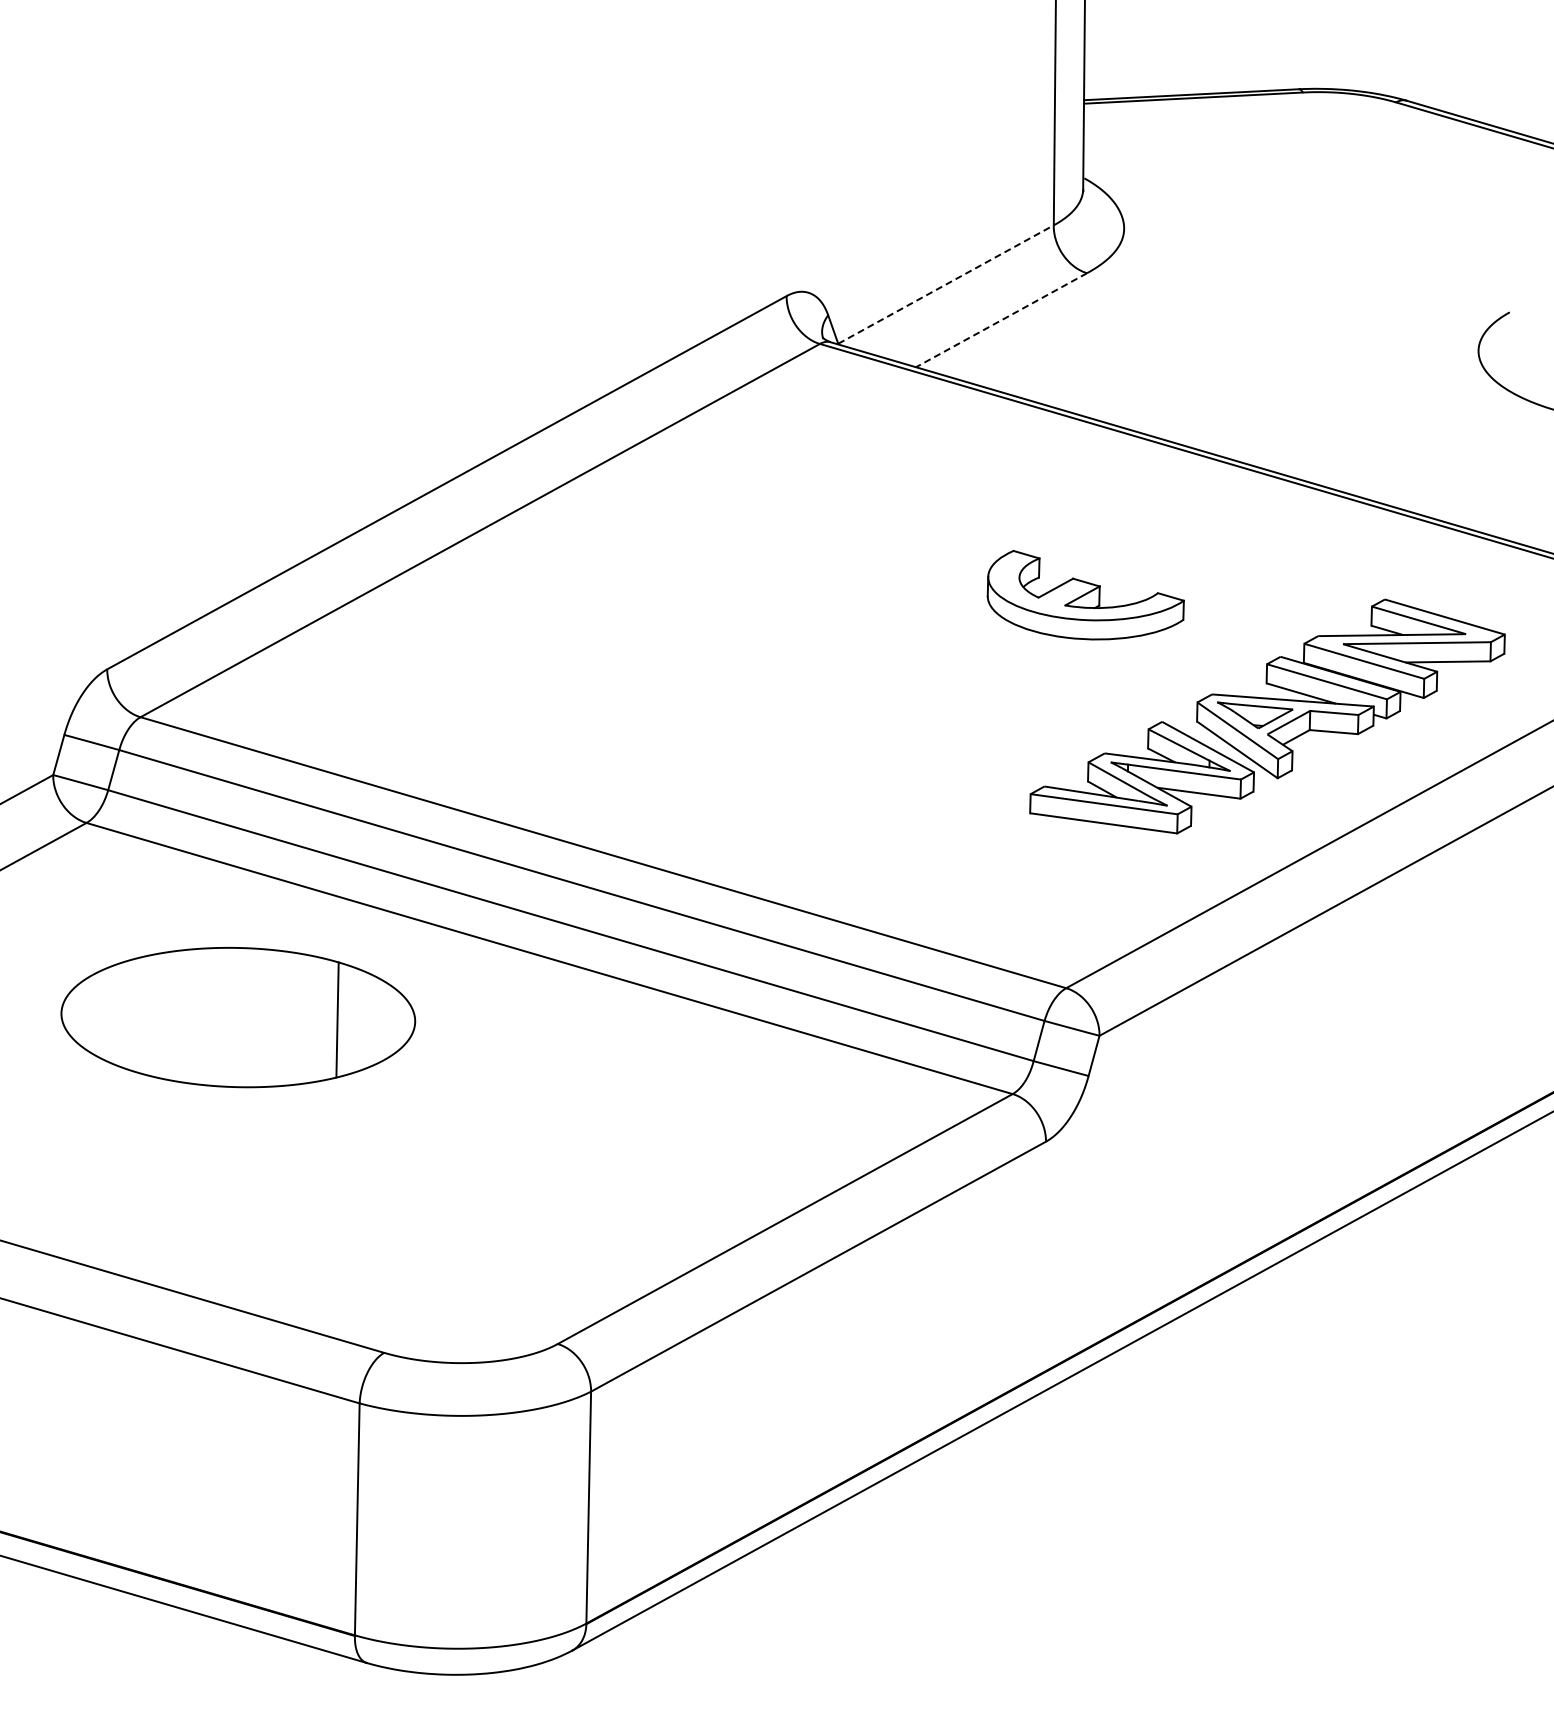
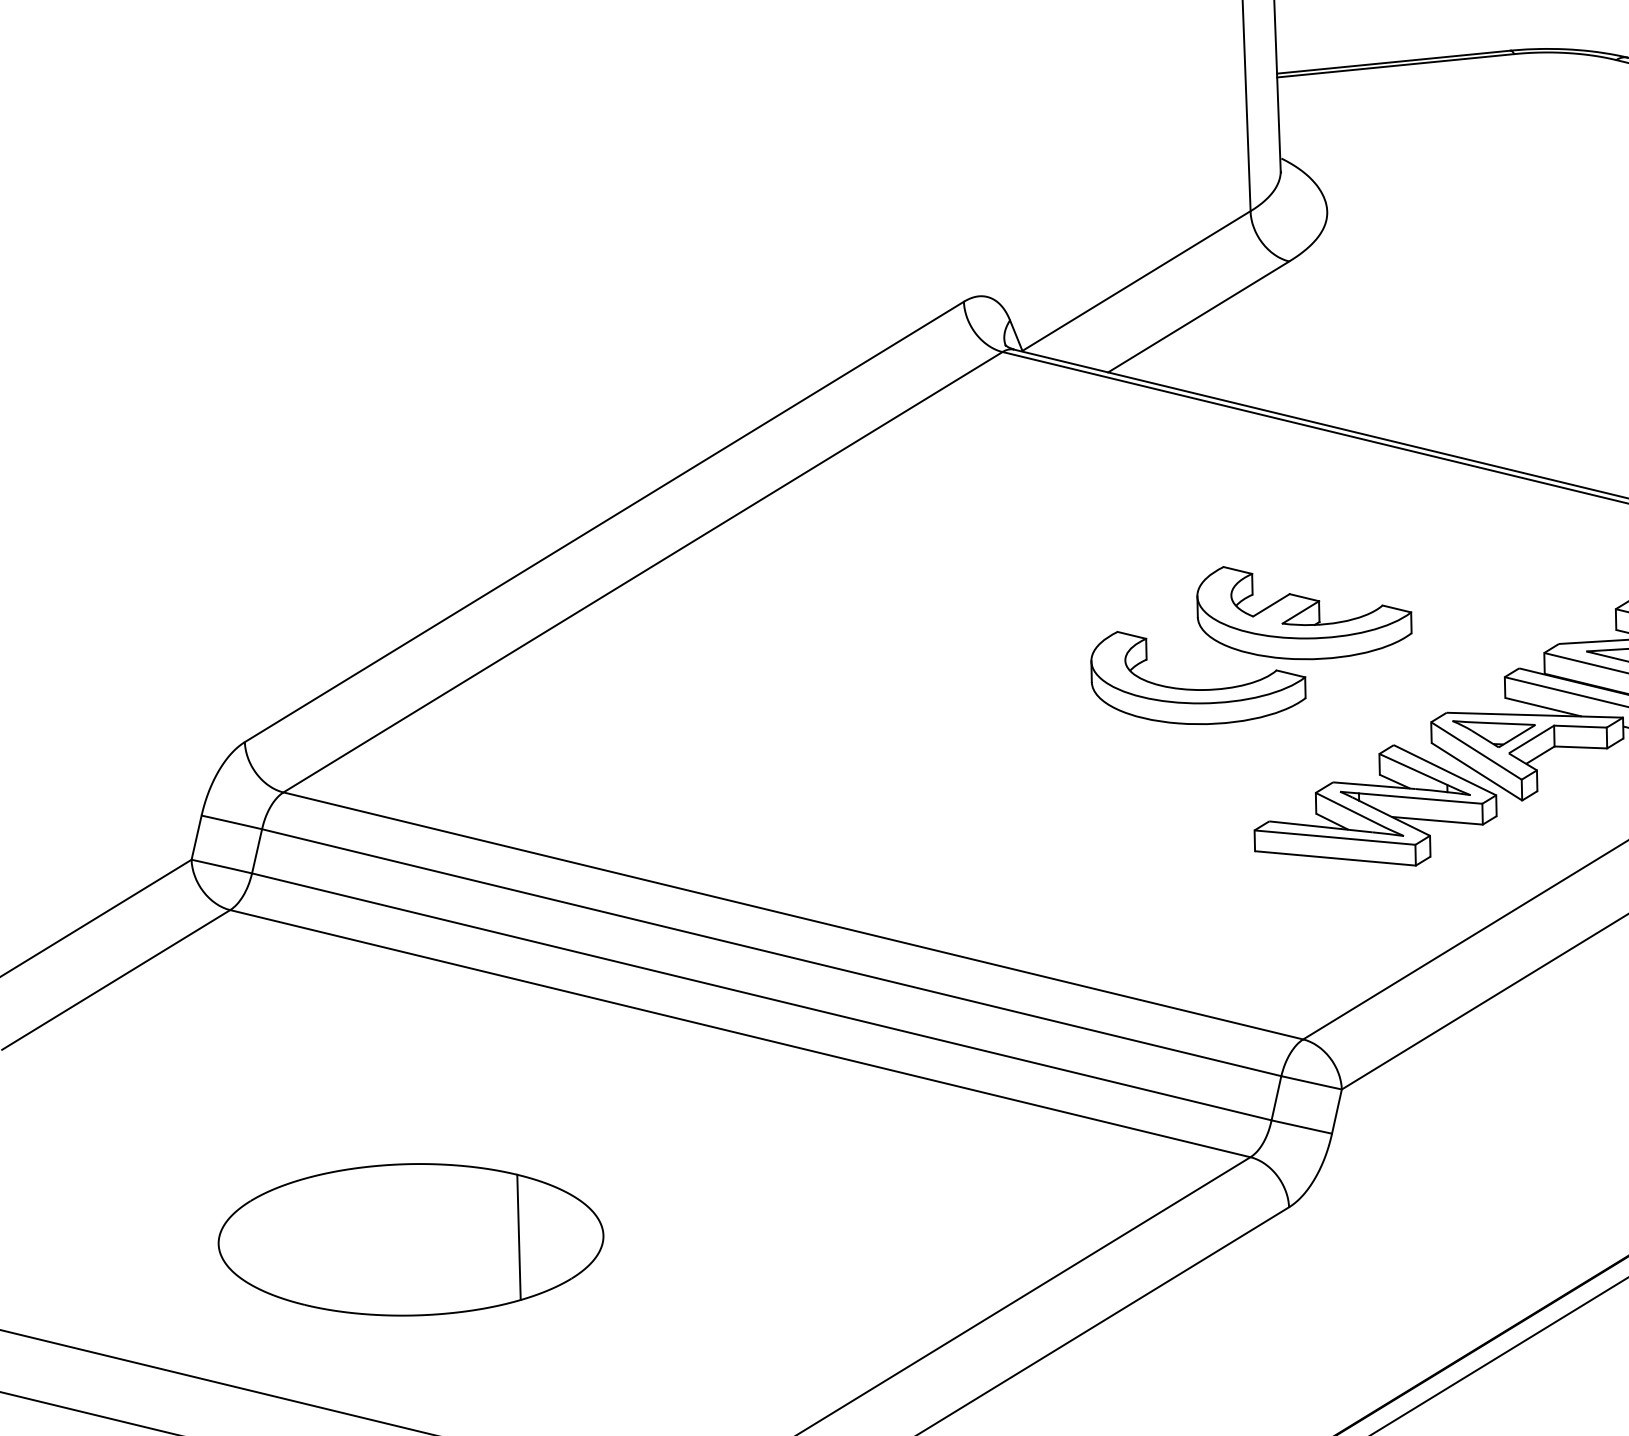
line: (946, 284) -> (1137, 280), dashed -> solid
line: (1001, 320) -> (1198, 317), dashed -> solid
part: (985, 661) -> (1198, 688), added
part: (238, 1017) -> (411, 1239), moved

